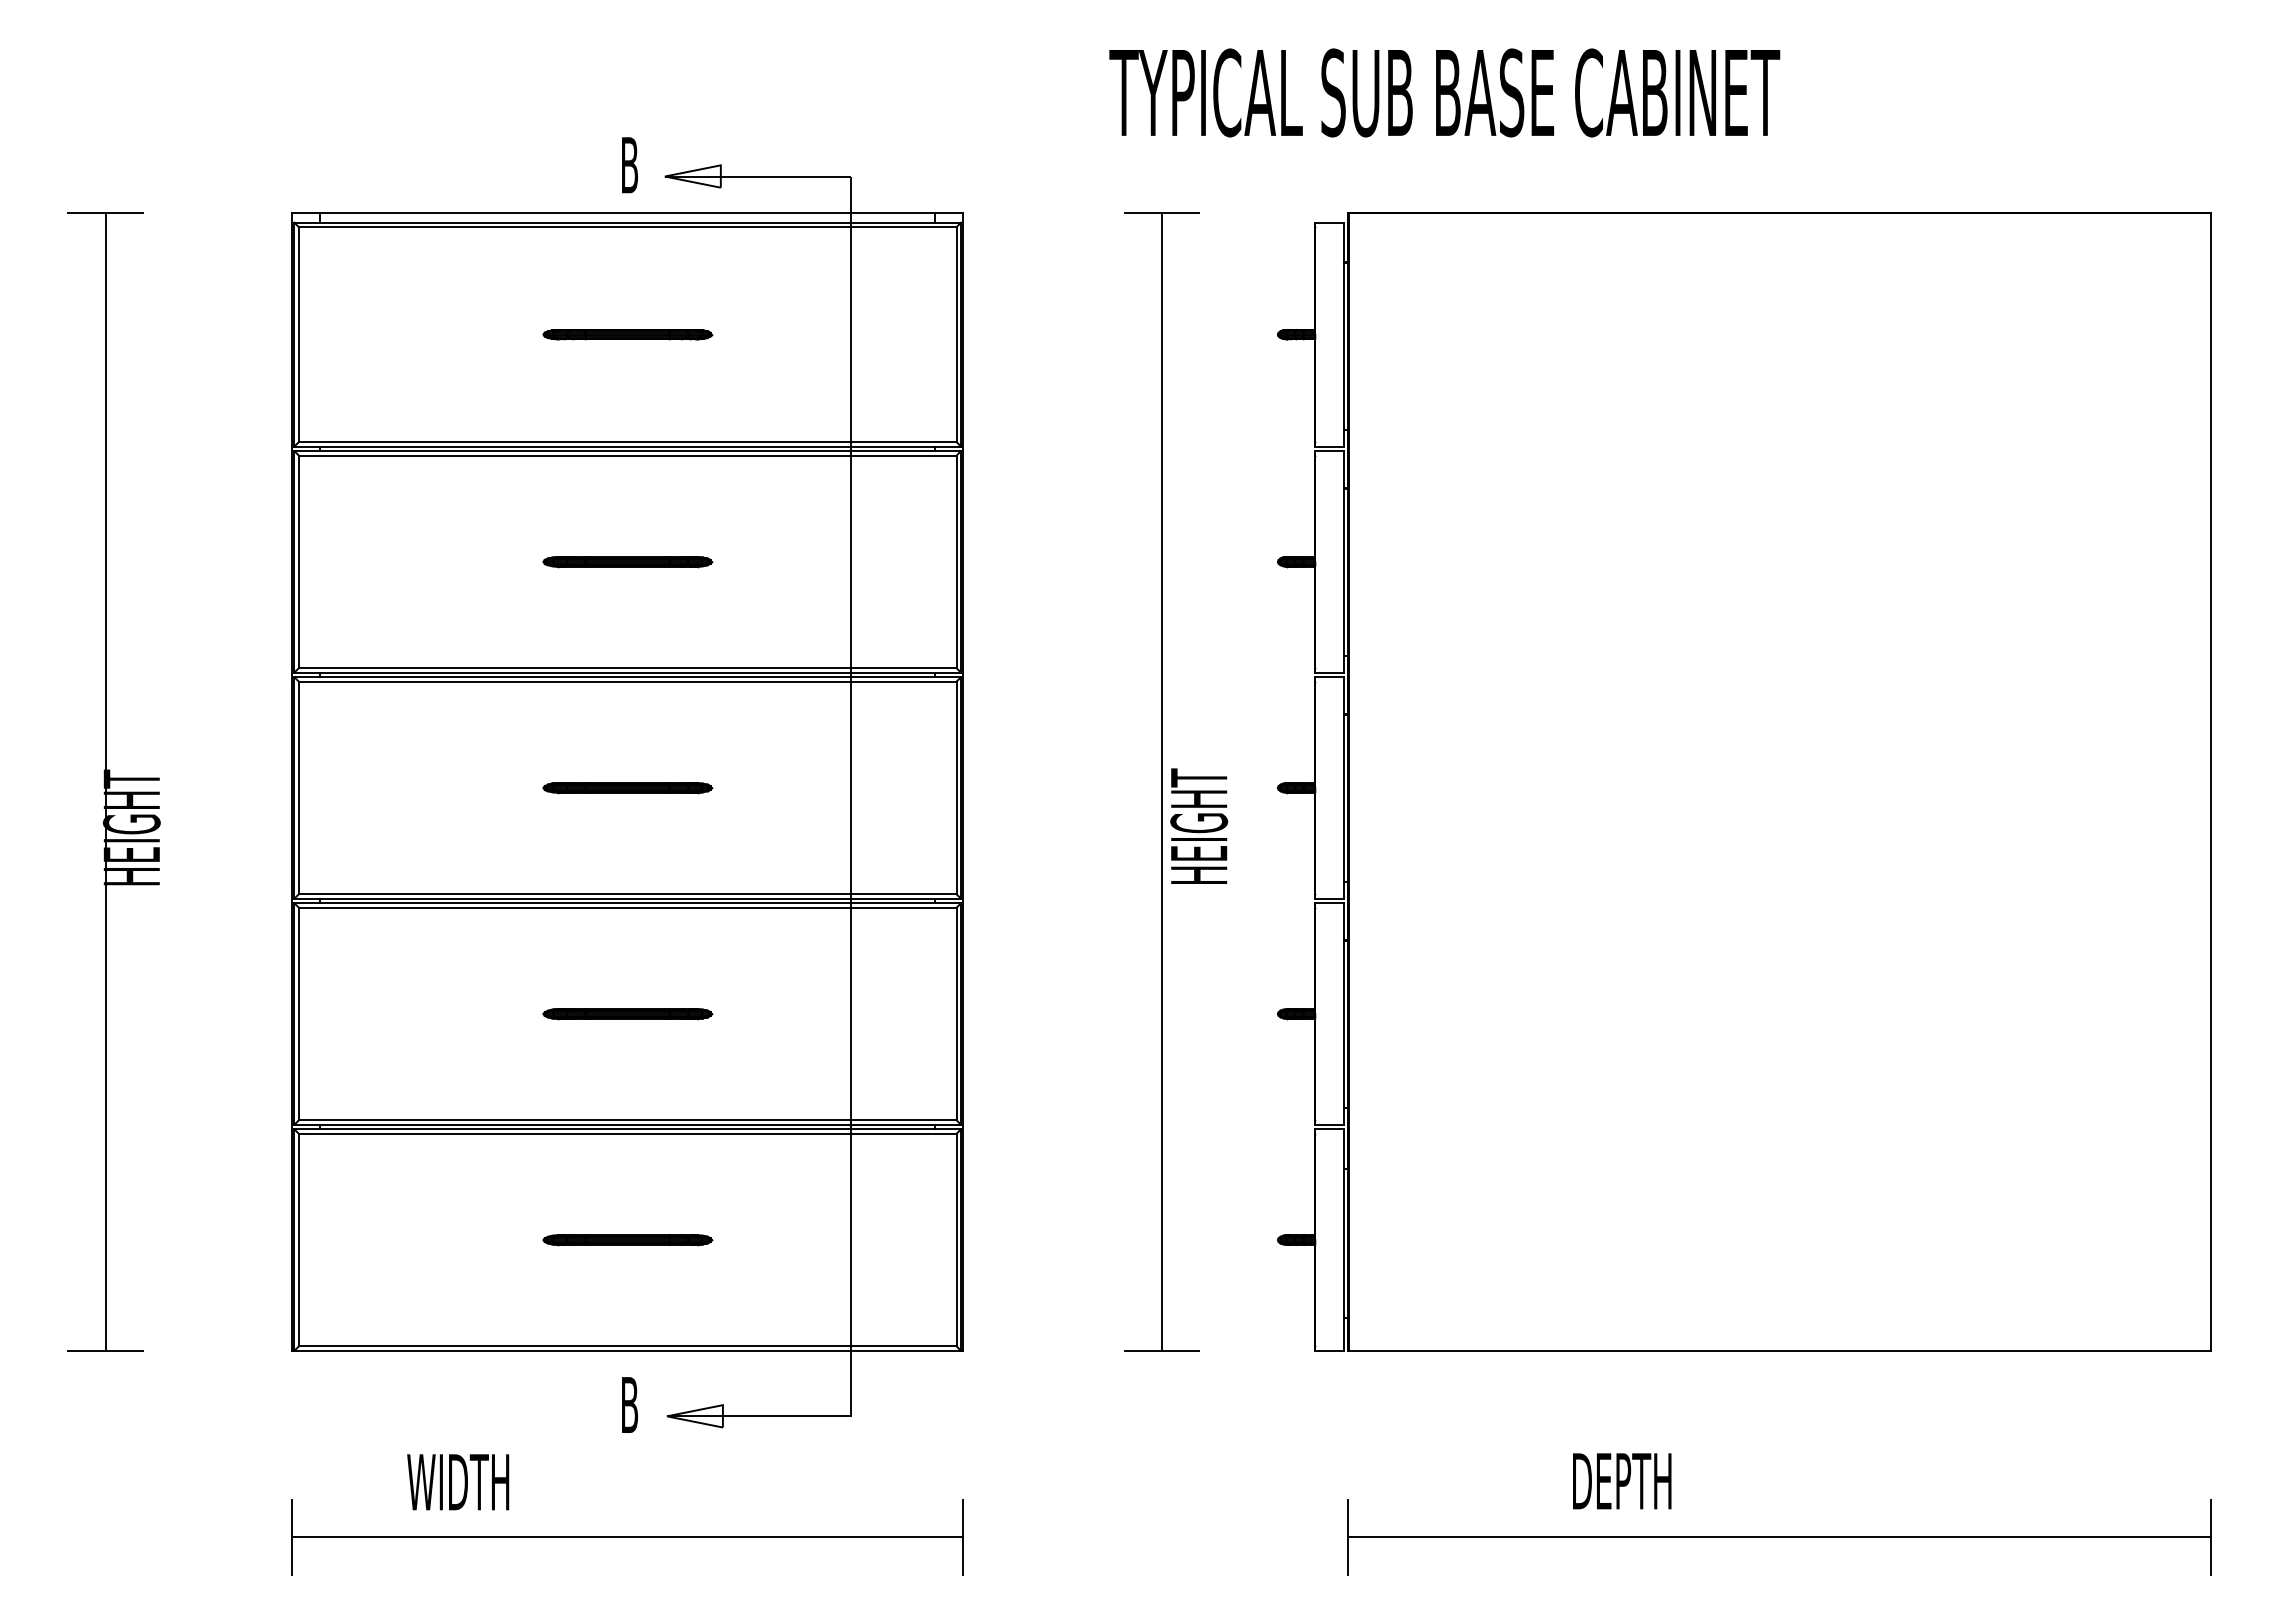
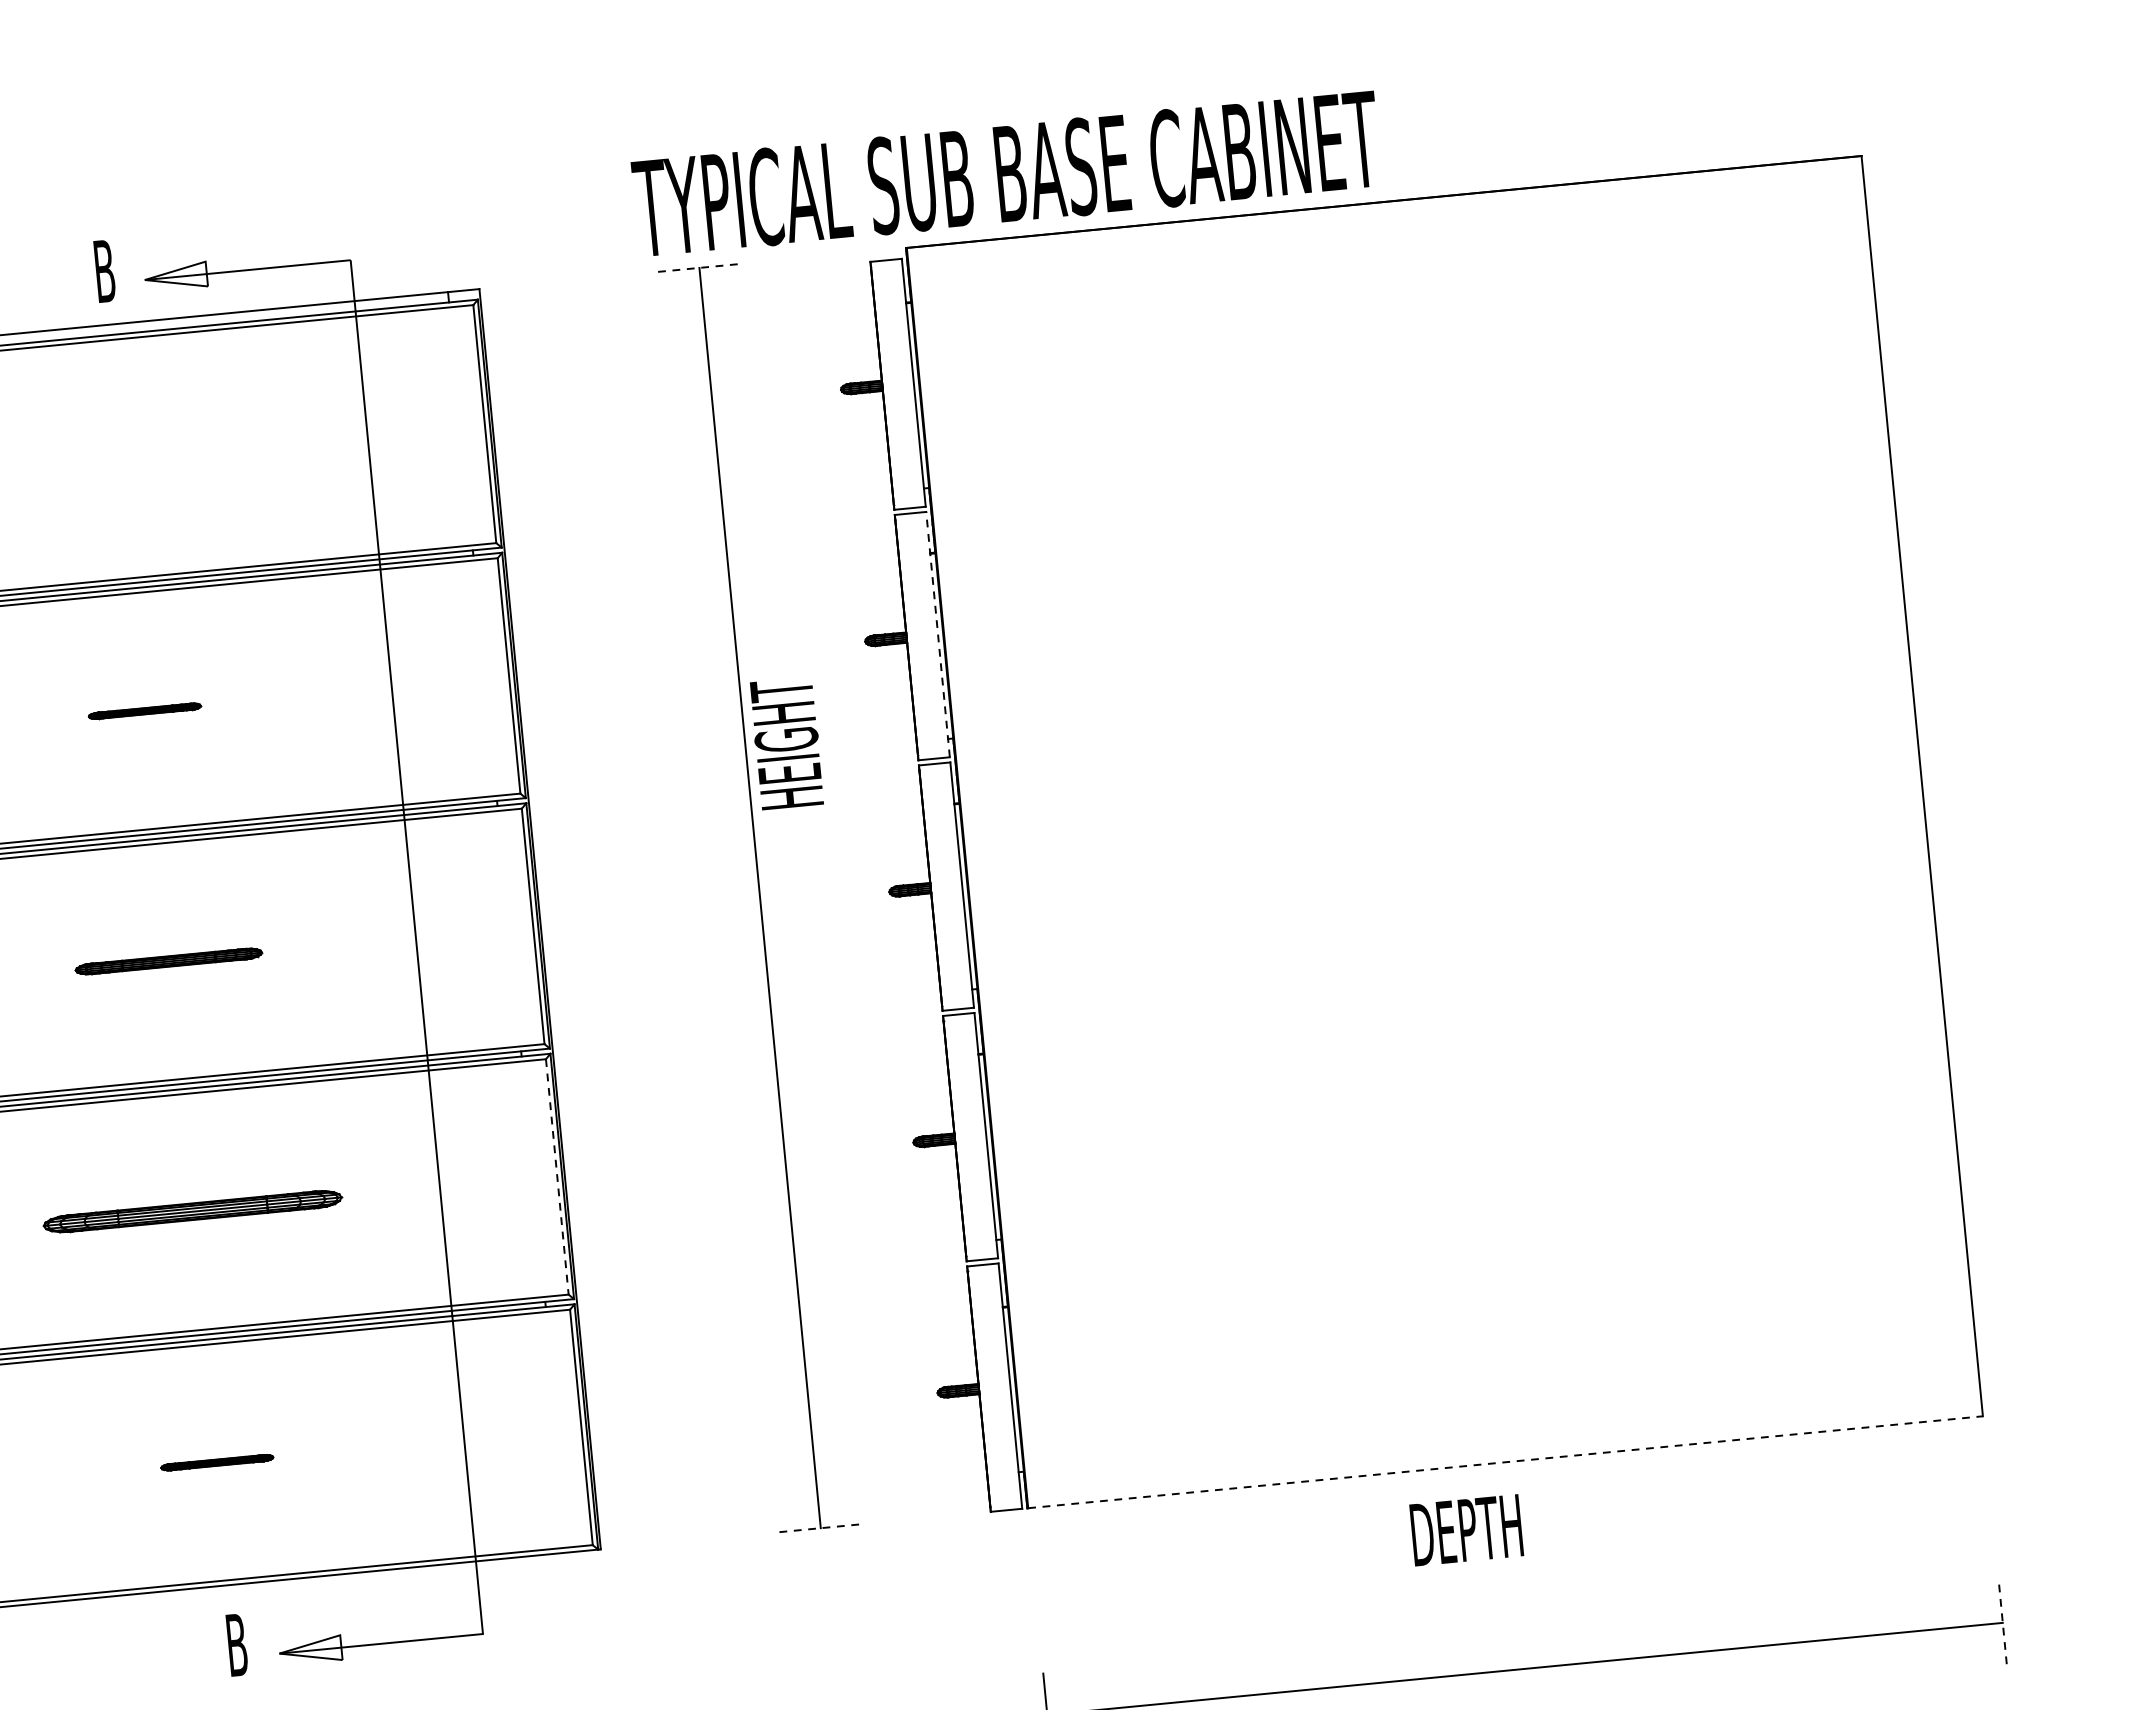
text: (1444, 92) -> (1006, 173), moved
line: (1162, 213) -> (700, 267), solid -> dashed
part: (627, 334) -> (120, 459), removed
line: (1343, 561) -> (937, 634), solid -> dashed
part: (627, 562) -> (144, 711), size x0.6
text: (1199, 825) -> (787, 742), moved
part: (627, 1014) -> (192, 1212), size x1.6
line: (956, 1014) -> (557, 1177), solid -> dashed
part: (627, 1240) -> (216, 1462), size x0.6
line: (1162, 1350) -> (821, 1527), solid -> dashed
line: (1779, 1350) -> (1505, 1461), solid -> dashed
text: (1622, 1481) -> (1467, 1530), moved
line: (2210, 1536) -> (2002, 1622), solid -> dashed

